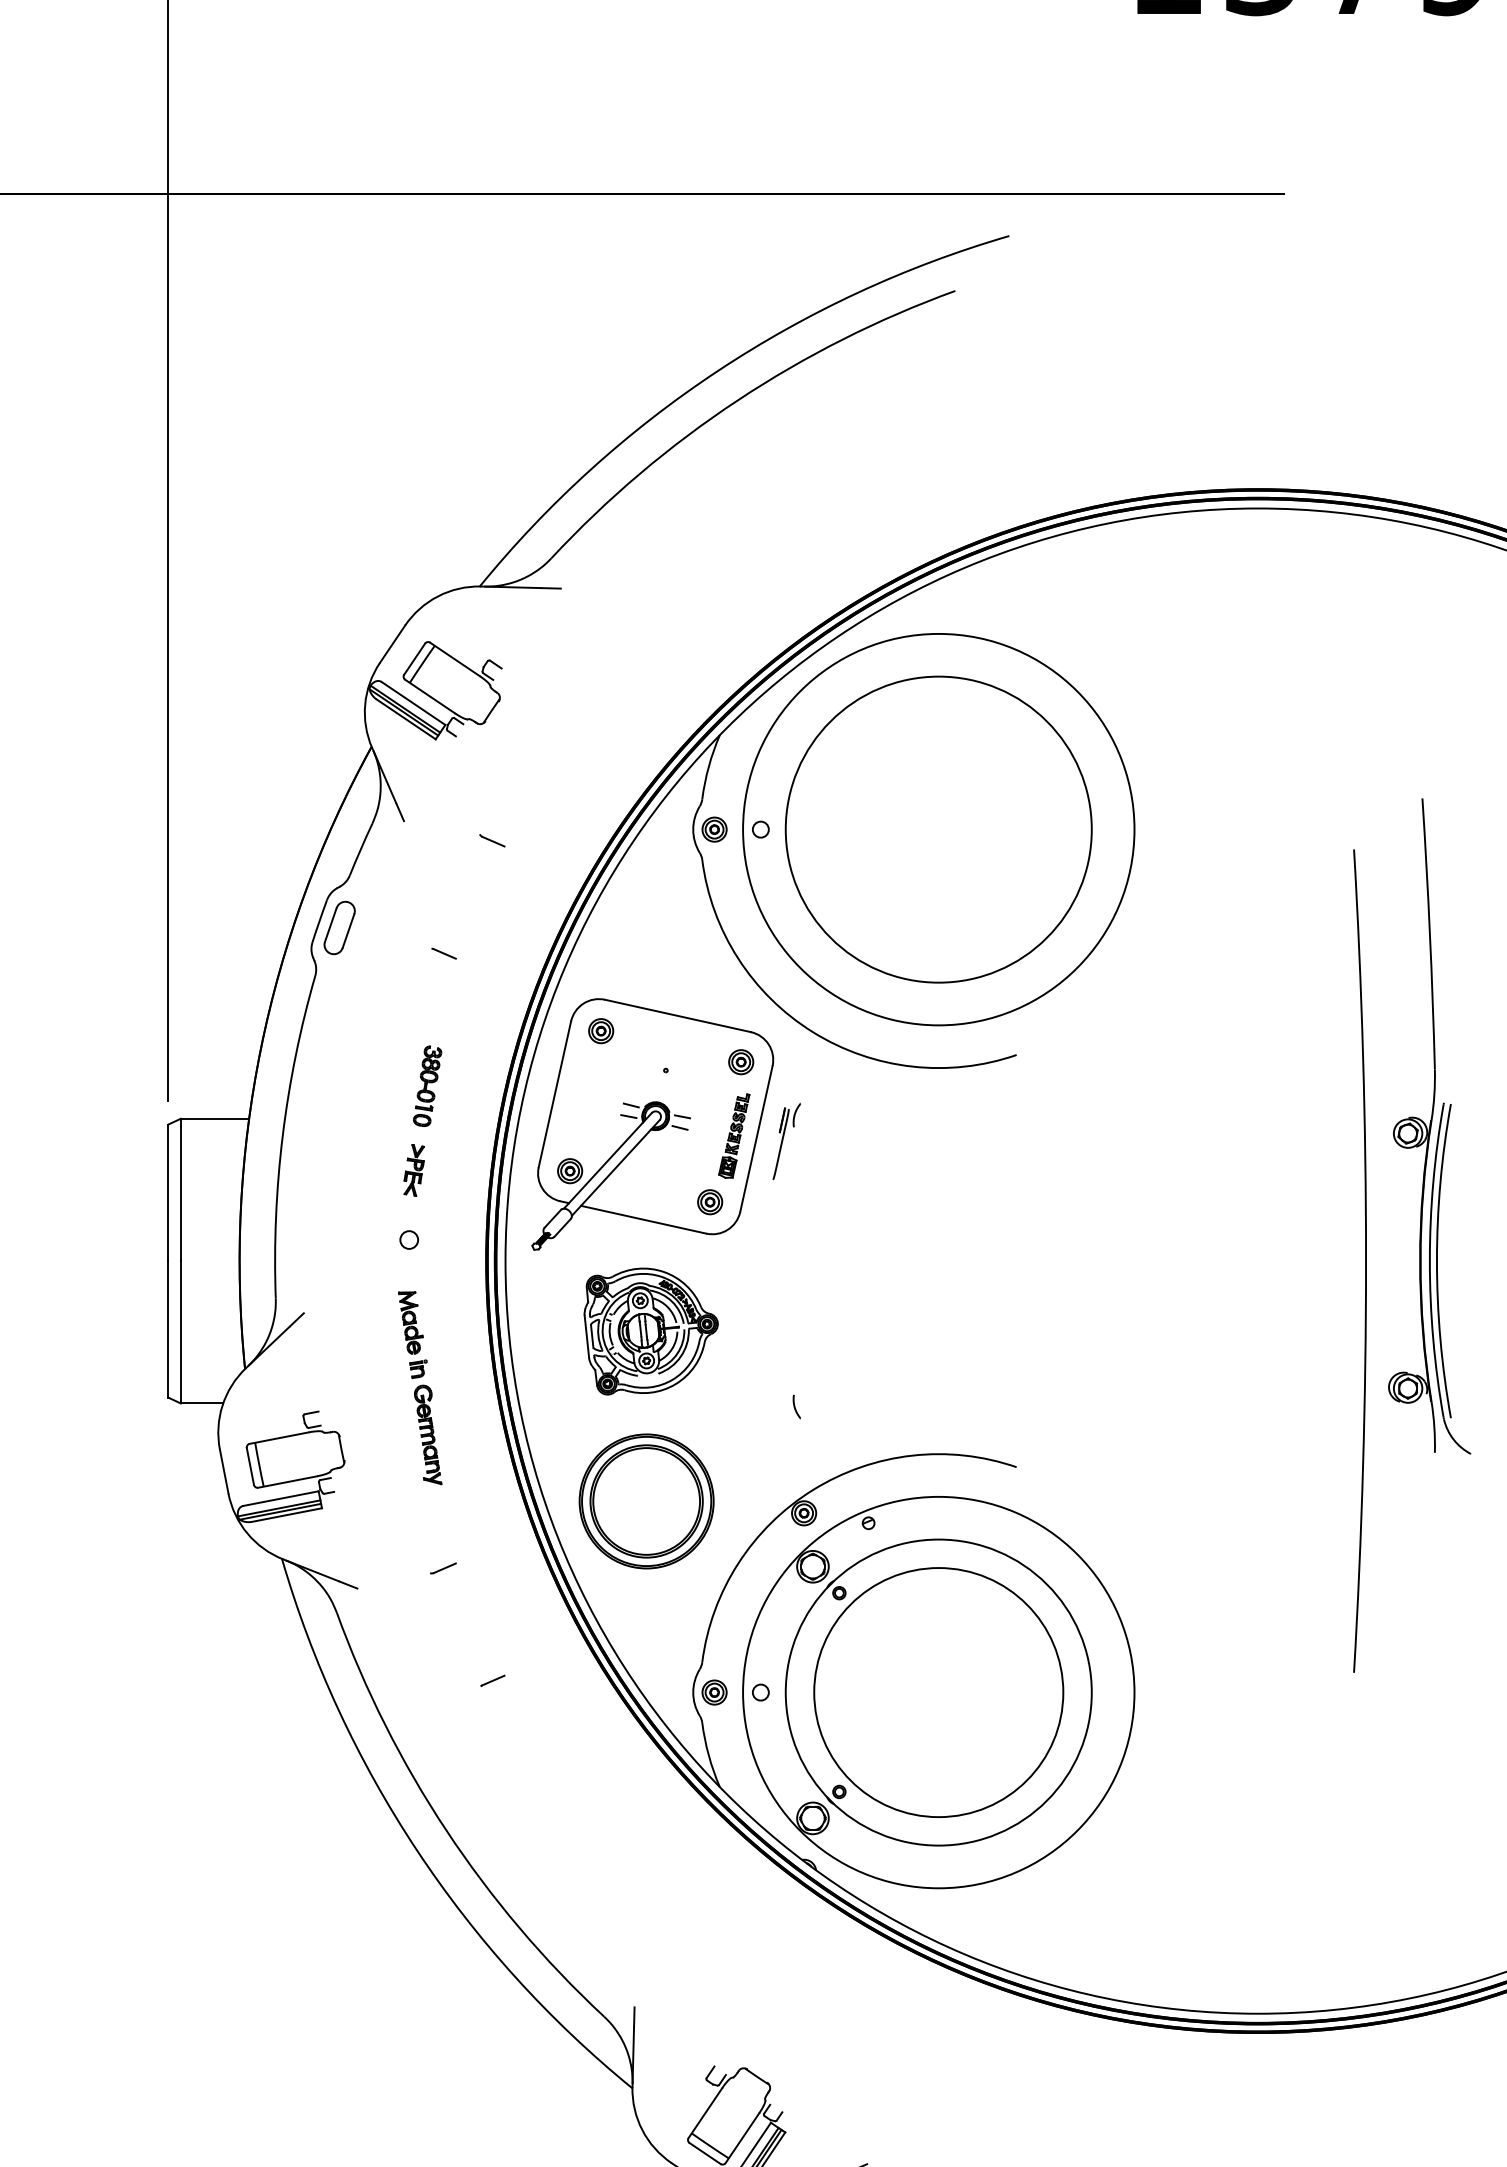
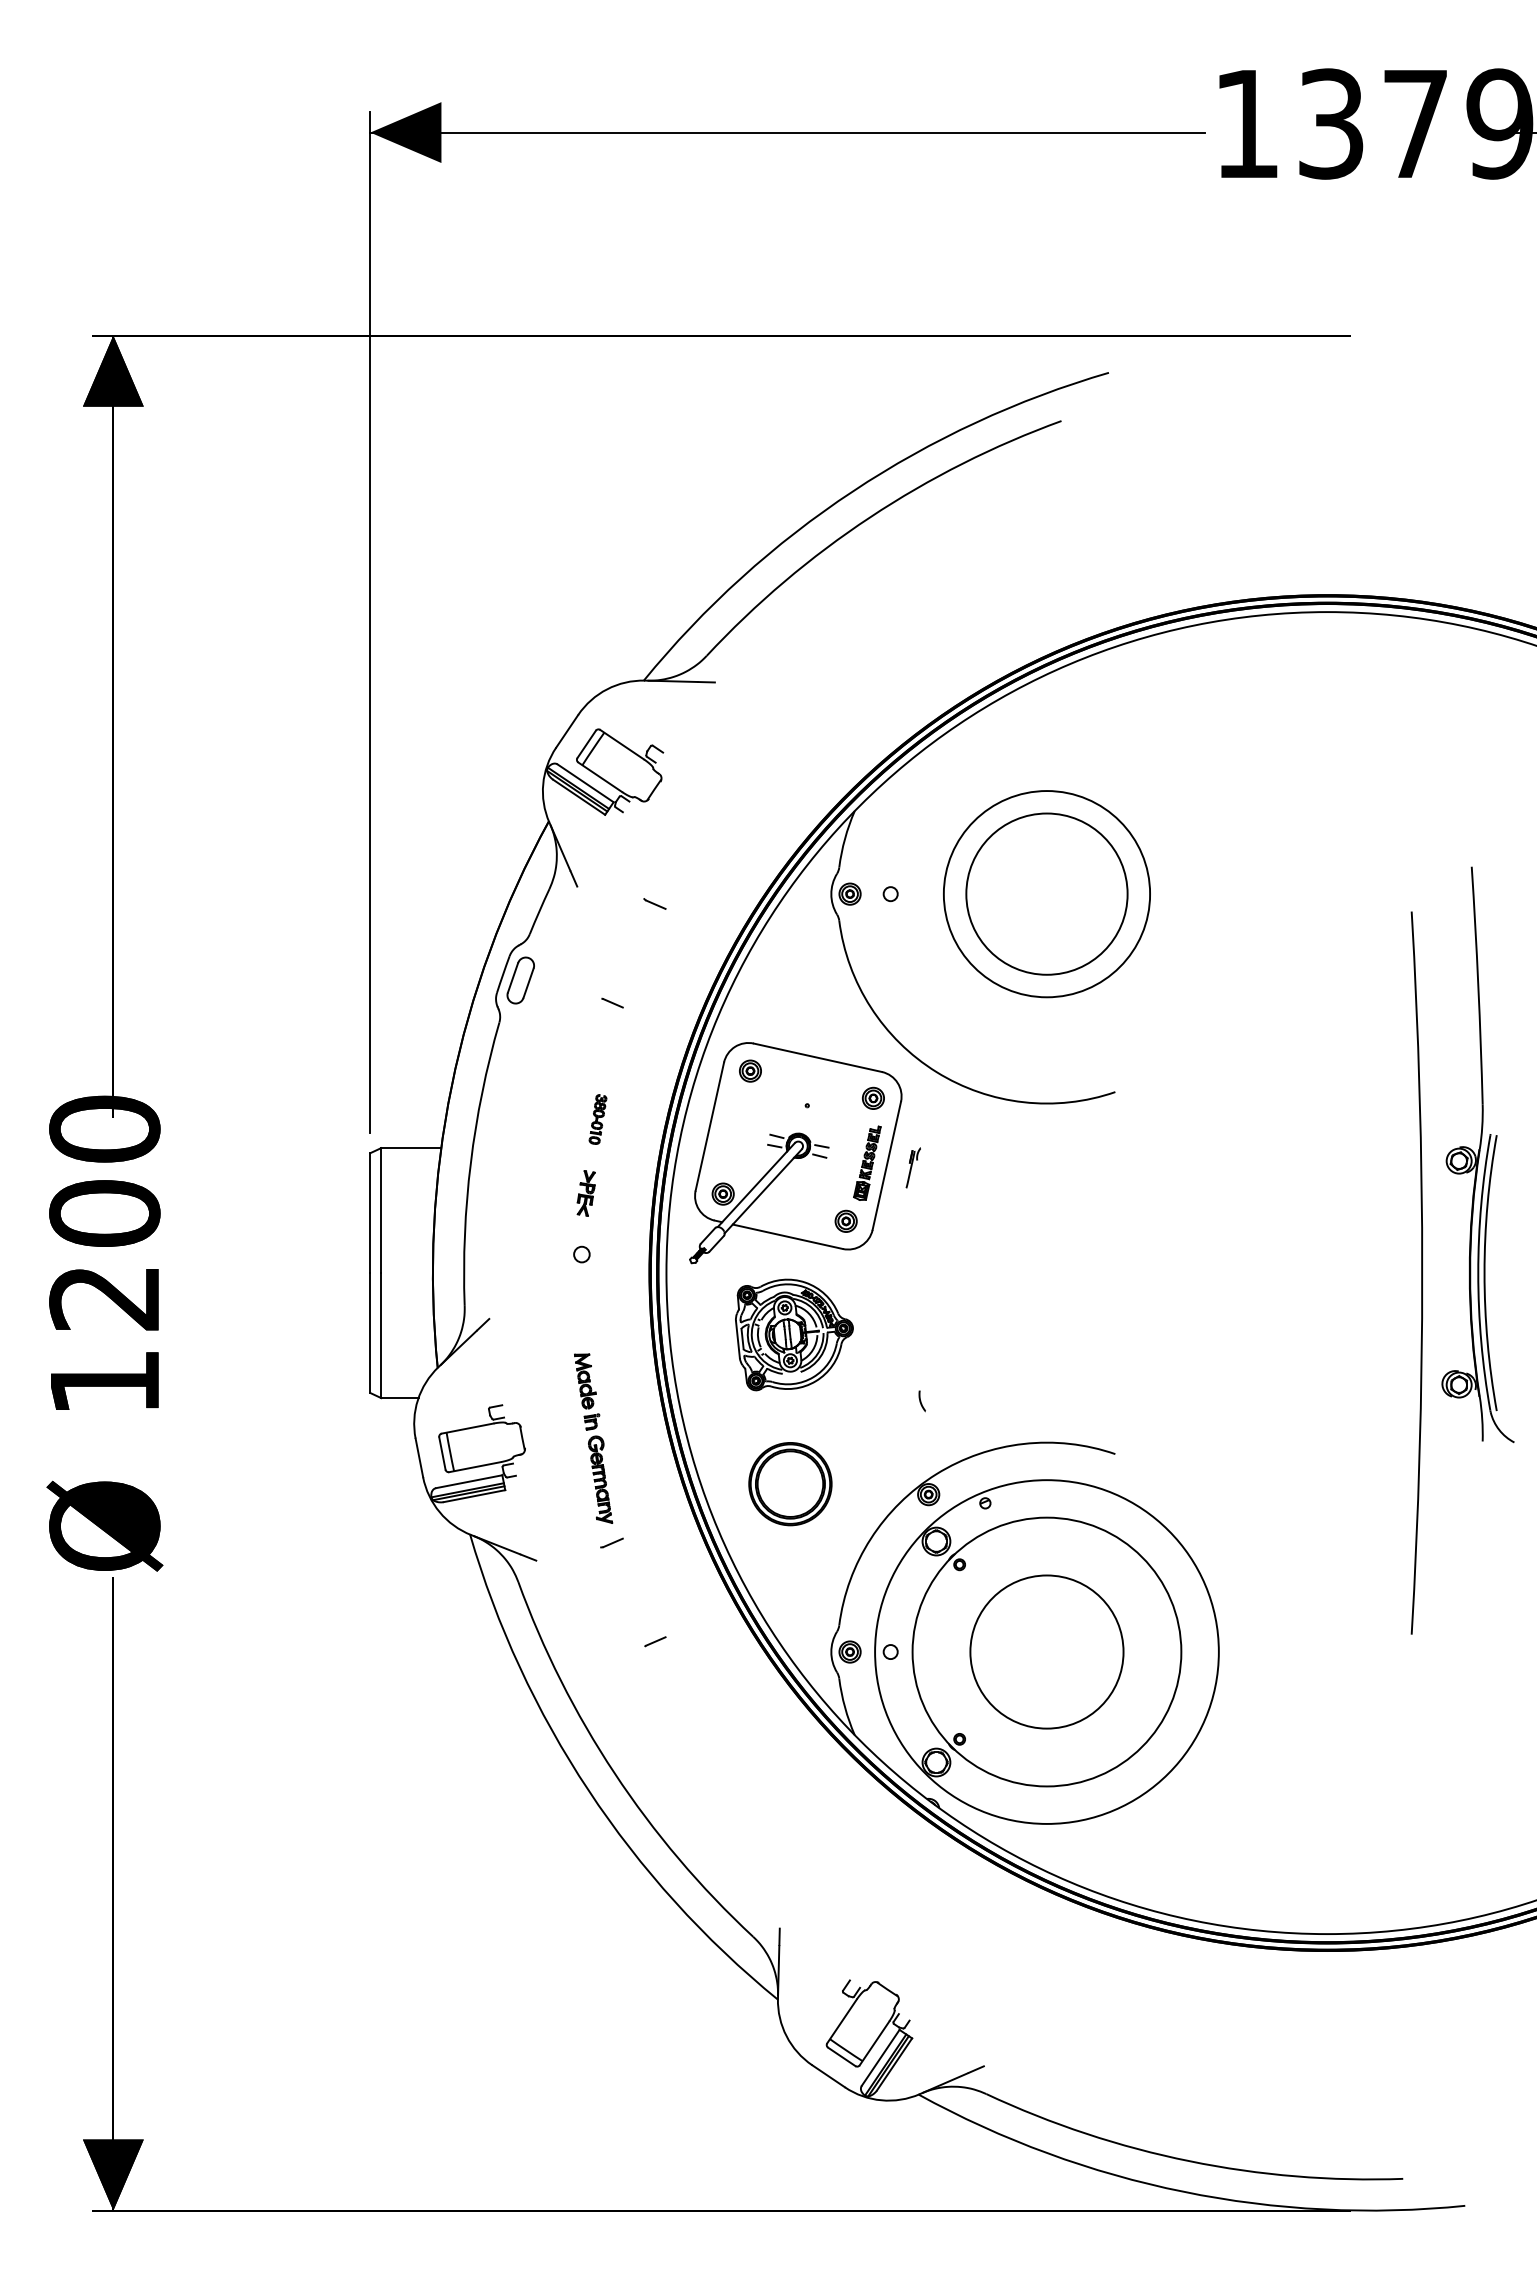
circle: (938, 828) -> (1046, 893), size x0.6
circle: (938, 830) -> (1046, 894), size x0.6
part: (427, 1086) -> (597, 1119), size x0.7
part: (786, 1140) -> (913, 1167), size x0.6
part: (420, 1387) -> (593, 1438), moved
part: (646, 1500) -> (790, 1483), size x0.7
circle: (938, 1691) -> (1046, 1651), size x0.7

